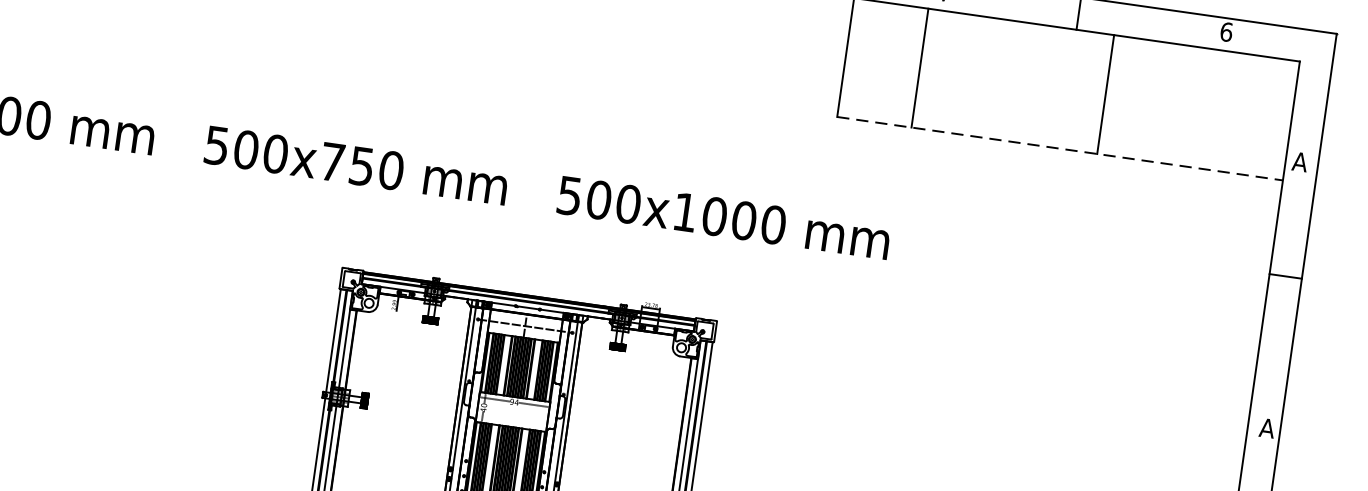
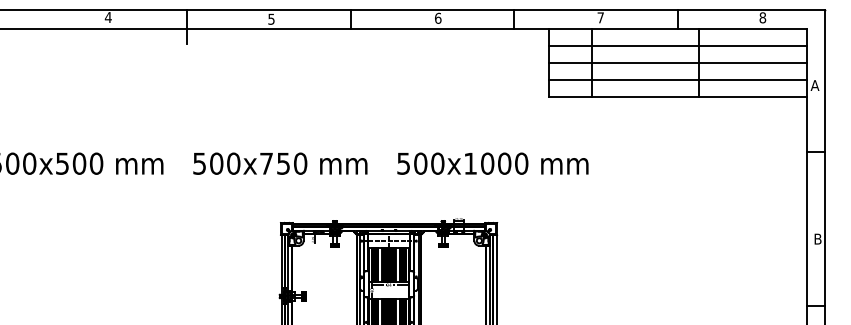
text: (1226, 31) -> (762, 17), 6 -> 8
line: (1072, 58) -> (677, 45), added
line: (1067, 90) -> (677, 63), added
line: (1063, 119) -> (677, 80), added
line: (1059, 148) -> (677, 97), dashed -> solid
text: (1266, 427) -> (817, 238), A -> B

